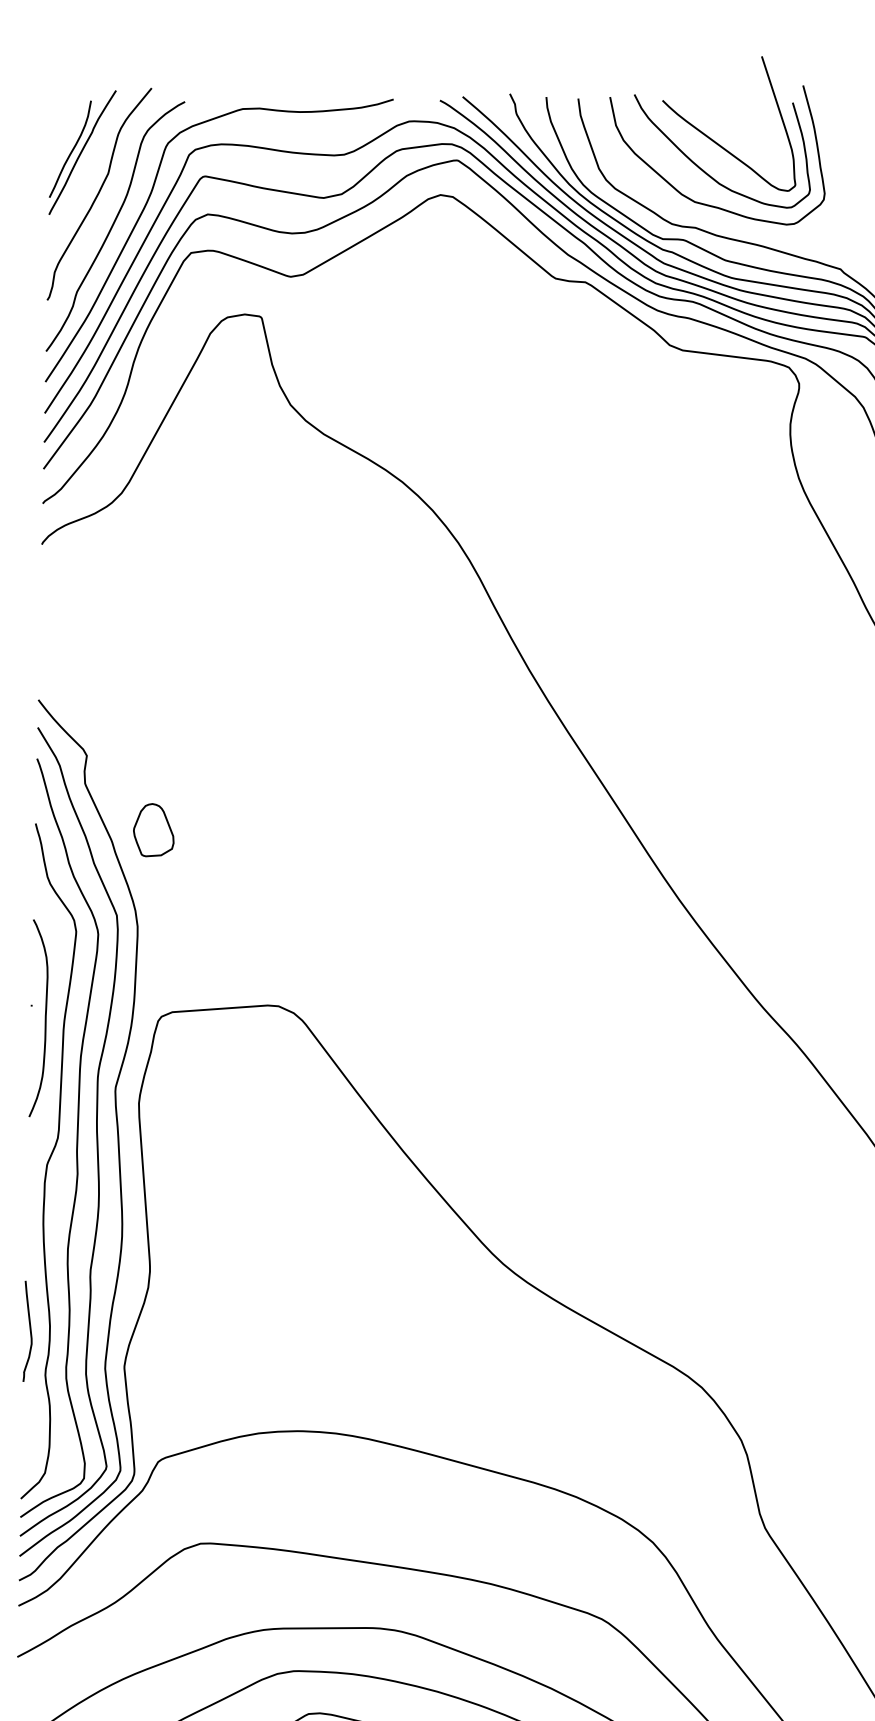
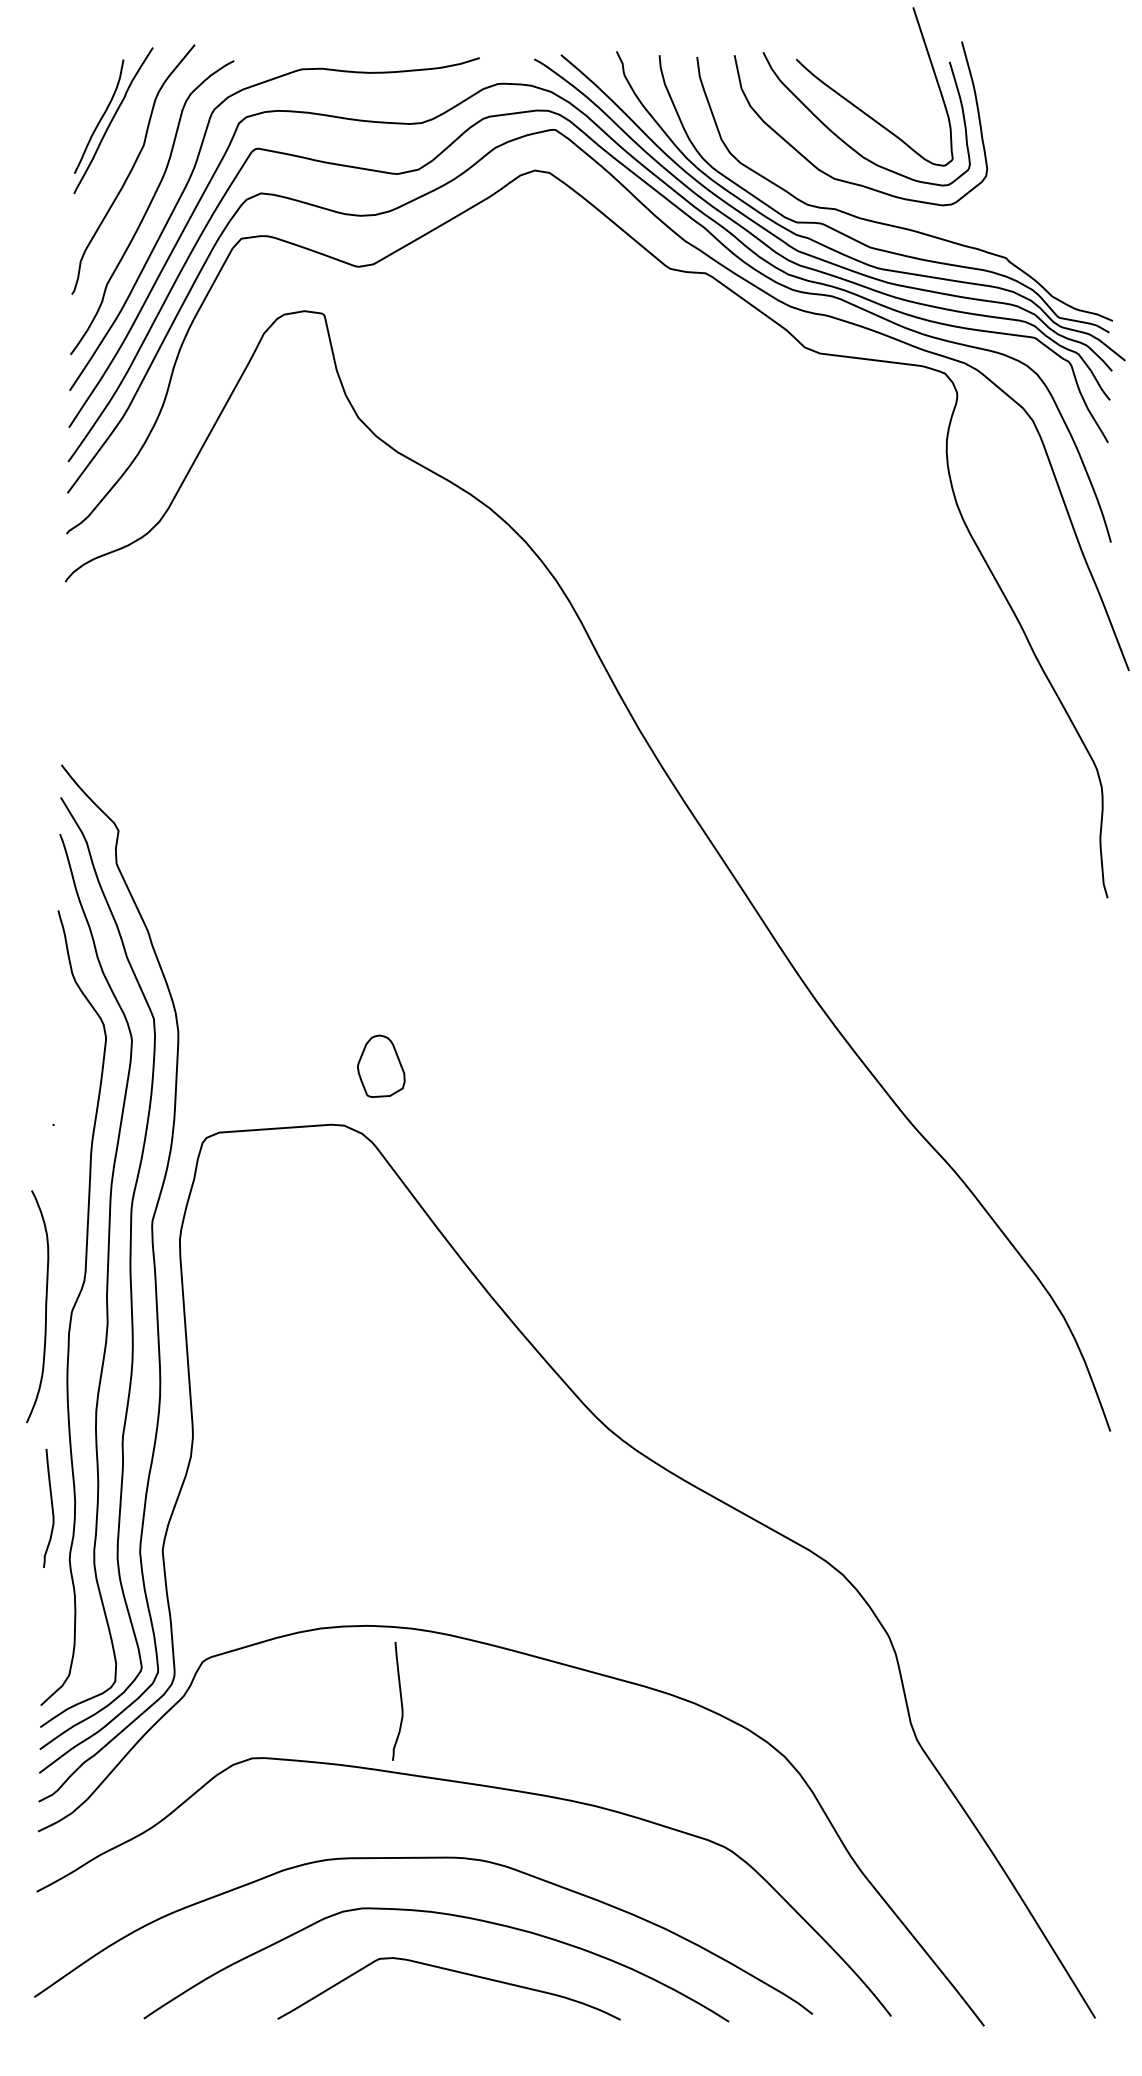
part: (153, 829) -> (381, 1065), moved
curve: (45, 1018) -> (45, 1306), moved
curve: (326, 1494) -> (400, 1700), added

